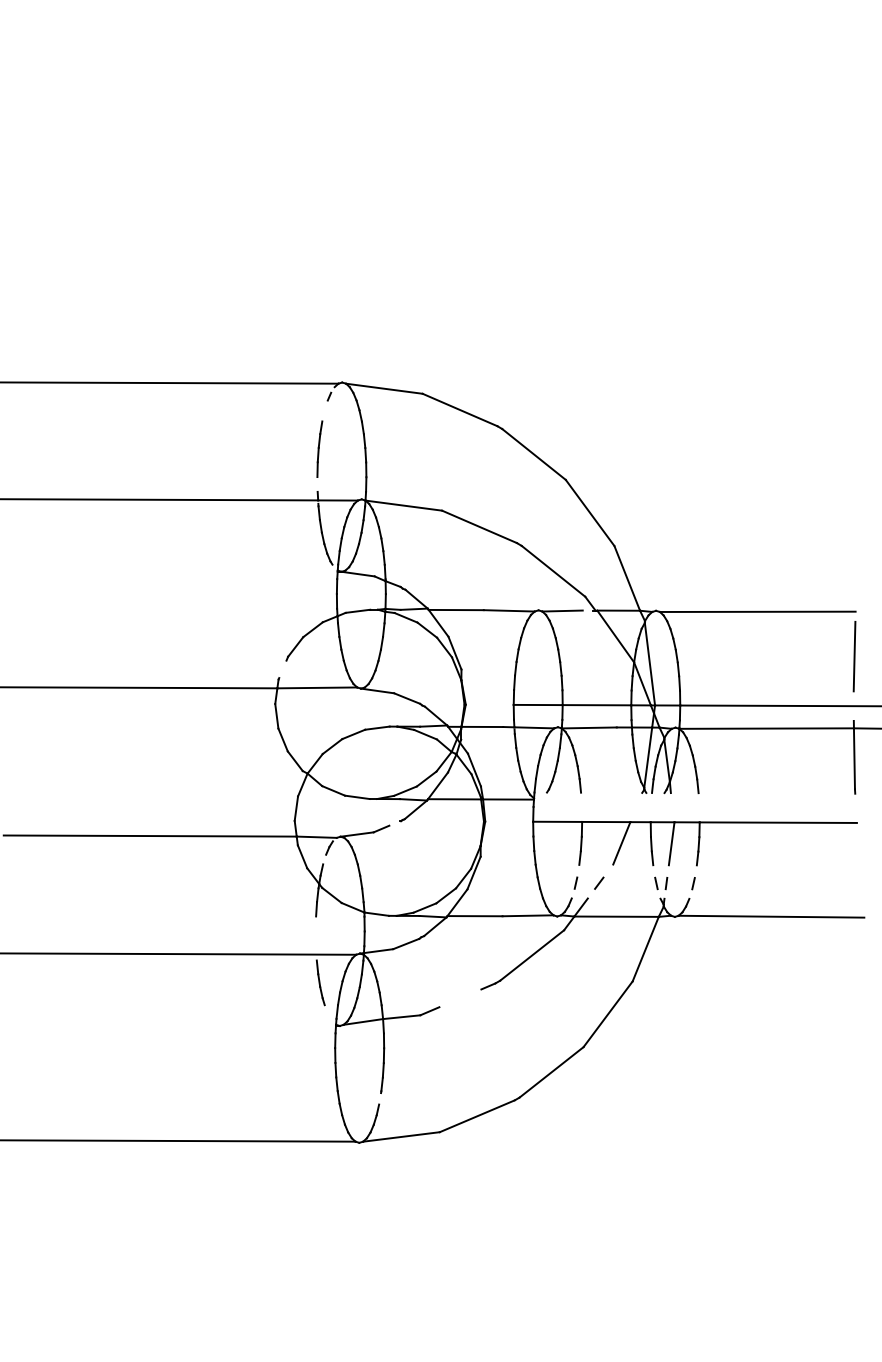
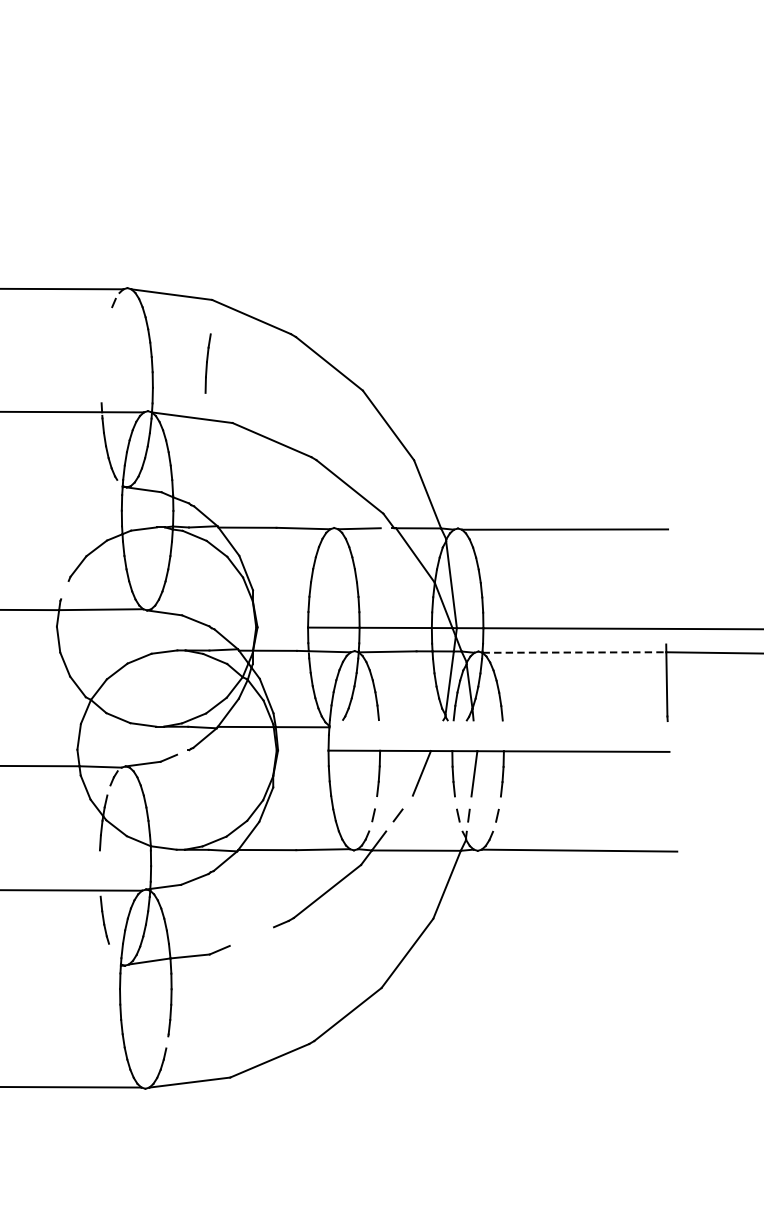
part: (319, 448) -> (207, 362), moved
line: (854, 656) -> (666, 576), removed
line: (767, 728) -> (575, 652), solid -> dashed

